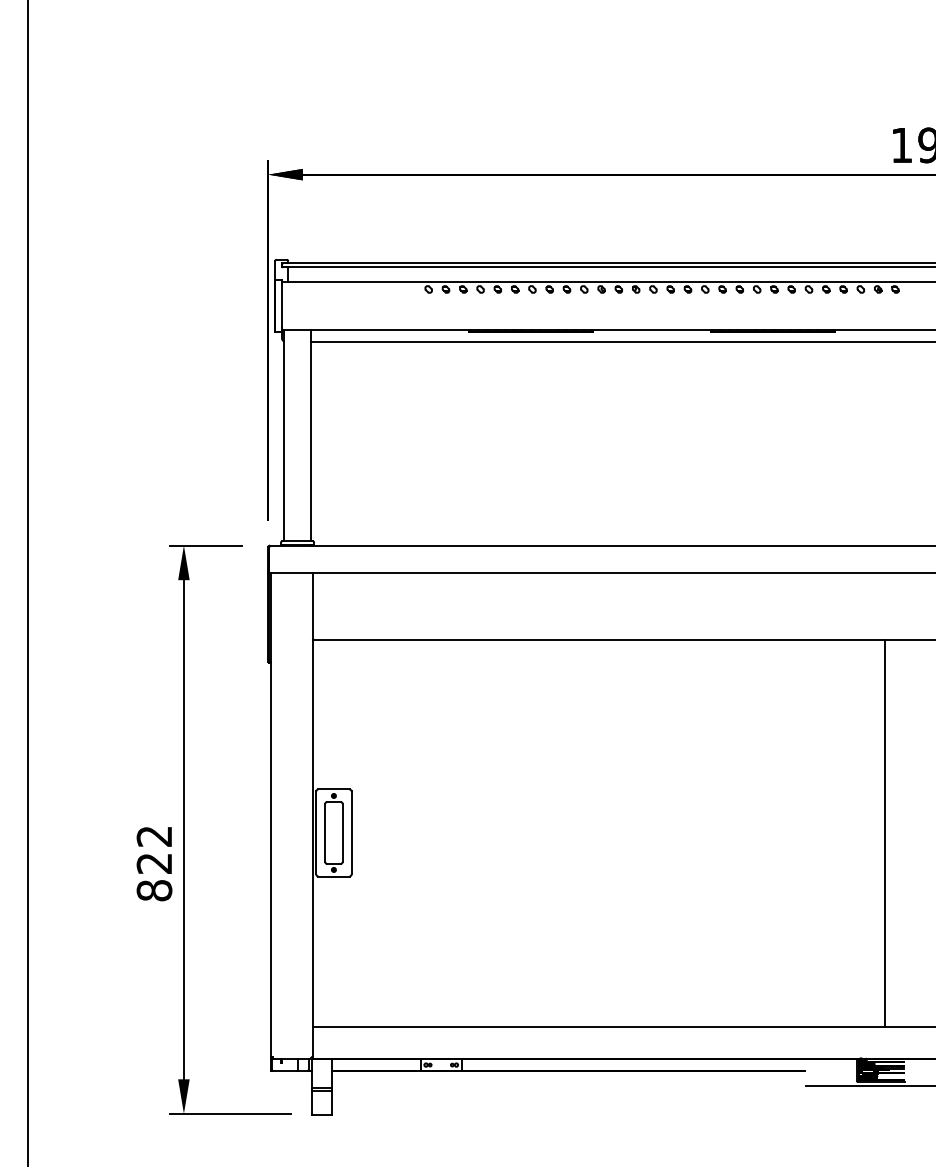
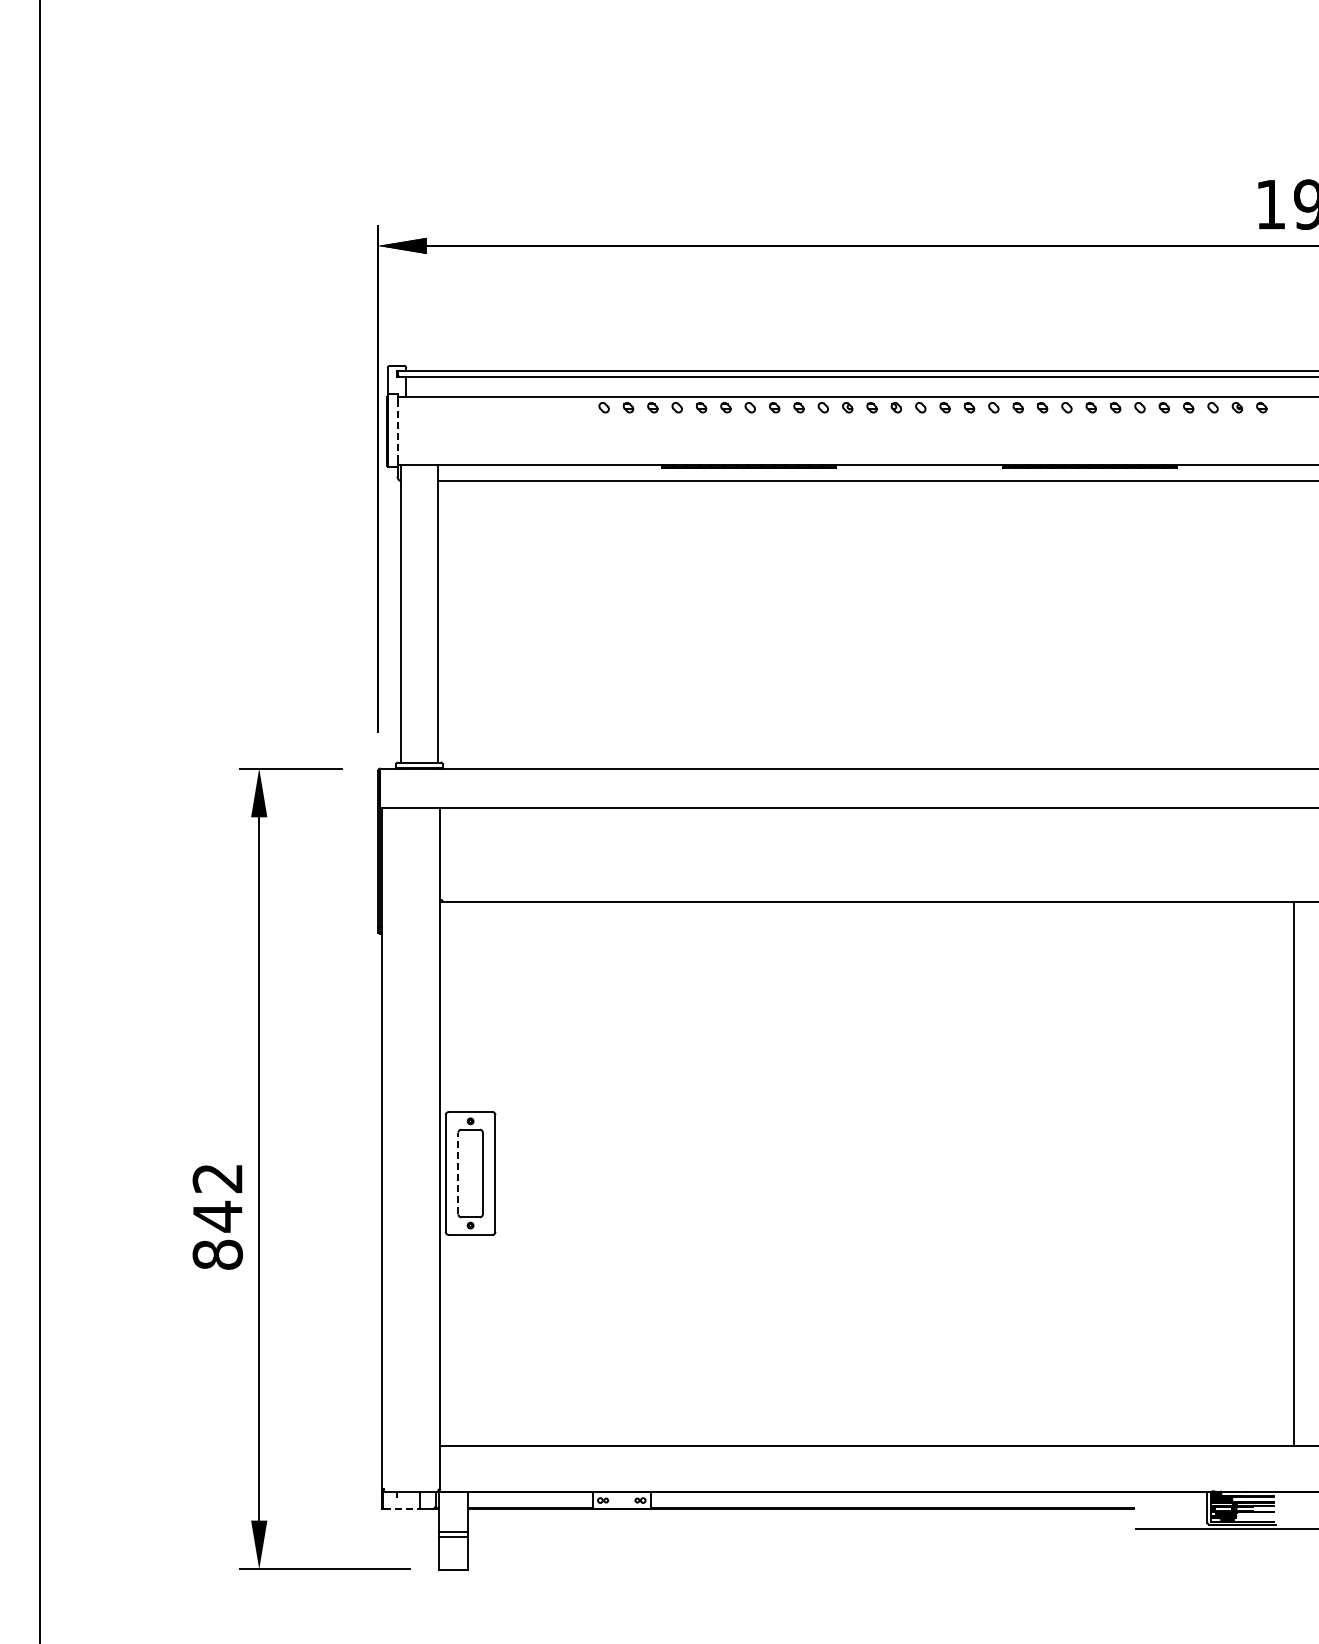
line: (282, 305) -> (397, 430), solid -> dashed
line: (325, 832) -> (458, 1173), solid -> dashed
line: (885, 833) -> (1293, 1174), moved
text: (154, 863) -> (217, 1216), 822 -> 842
line: (284, 1070) -> (401, 1508), solid -> dashed

